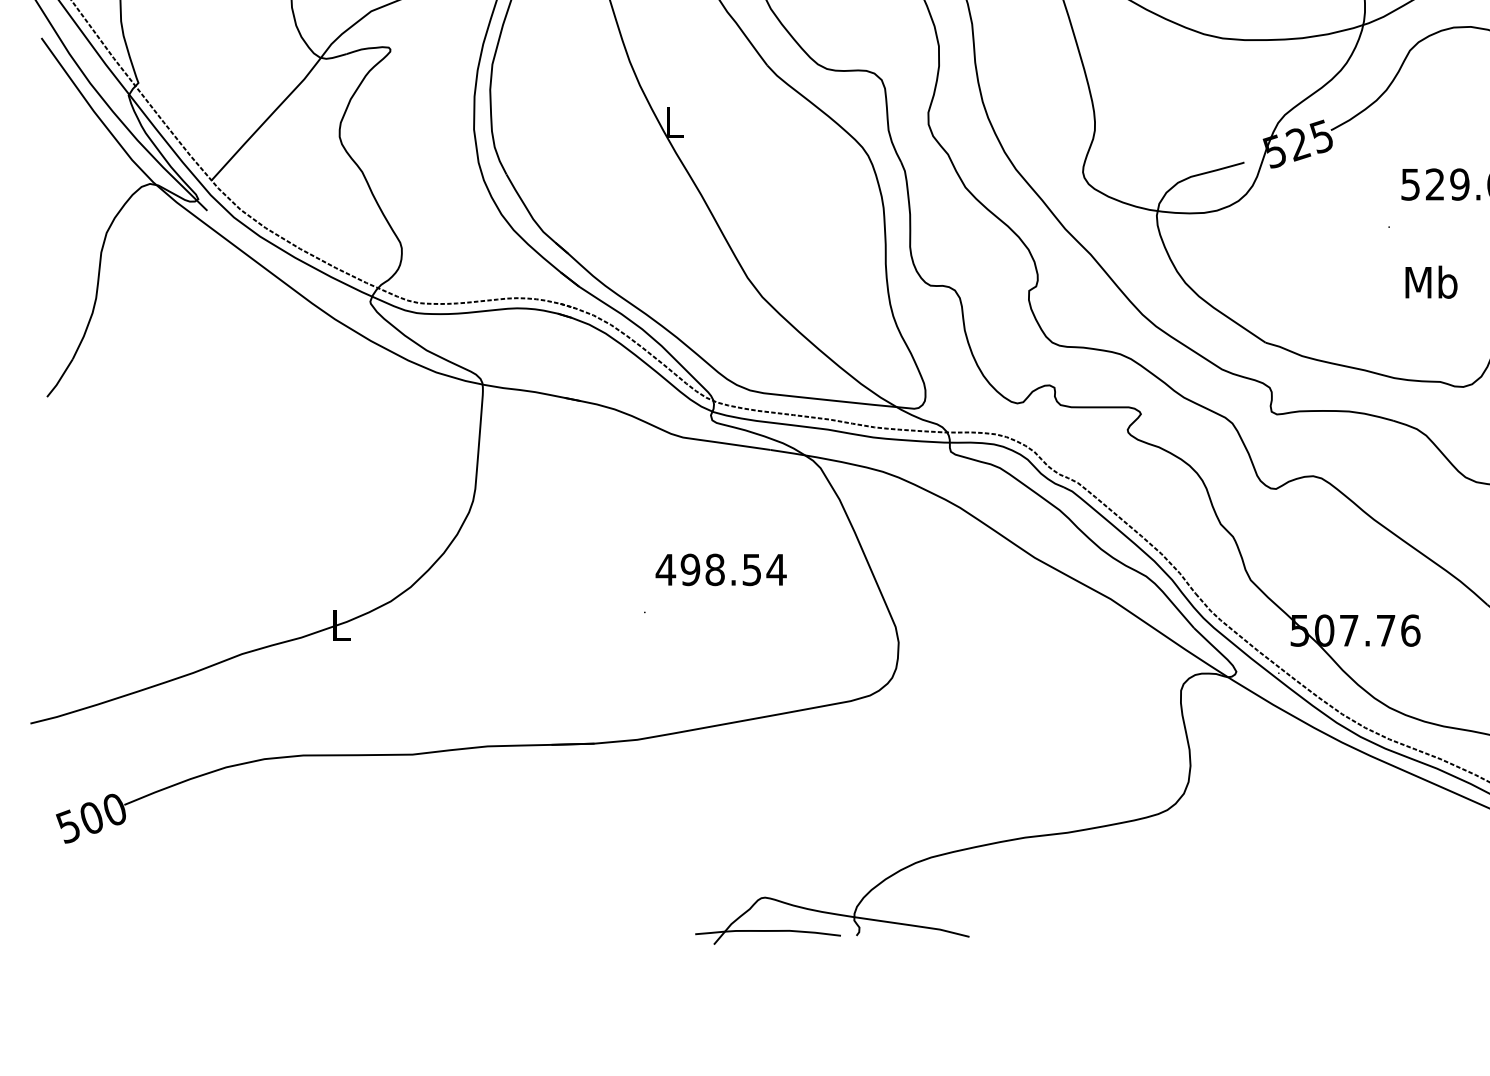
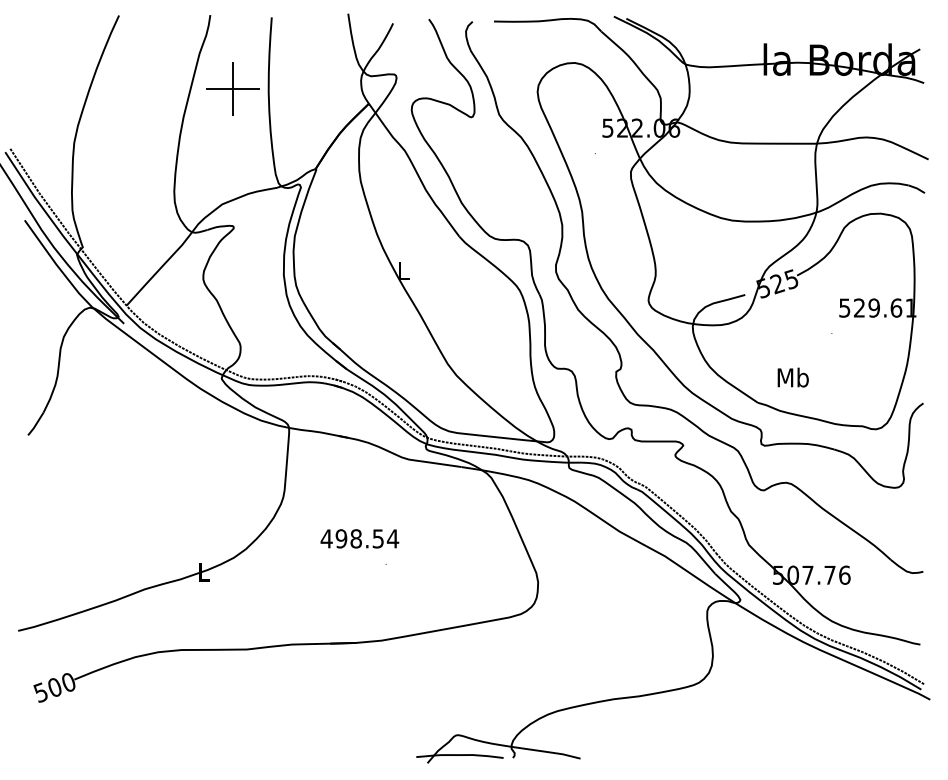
text: (1430, 282) -> (792, 377), moved
text: (720, 569) -> (359, 538), moved

